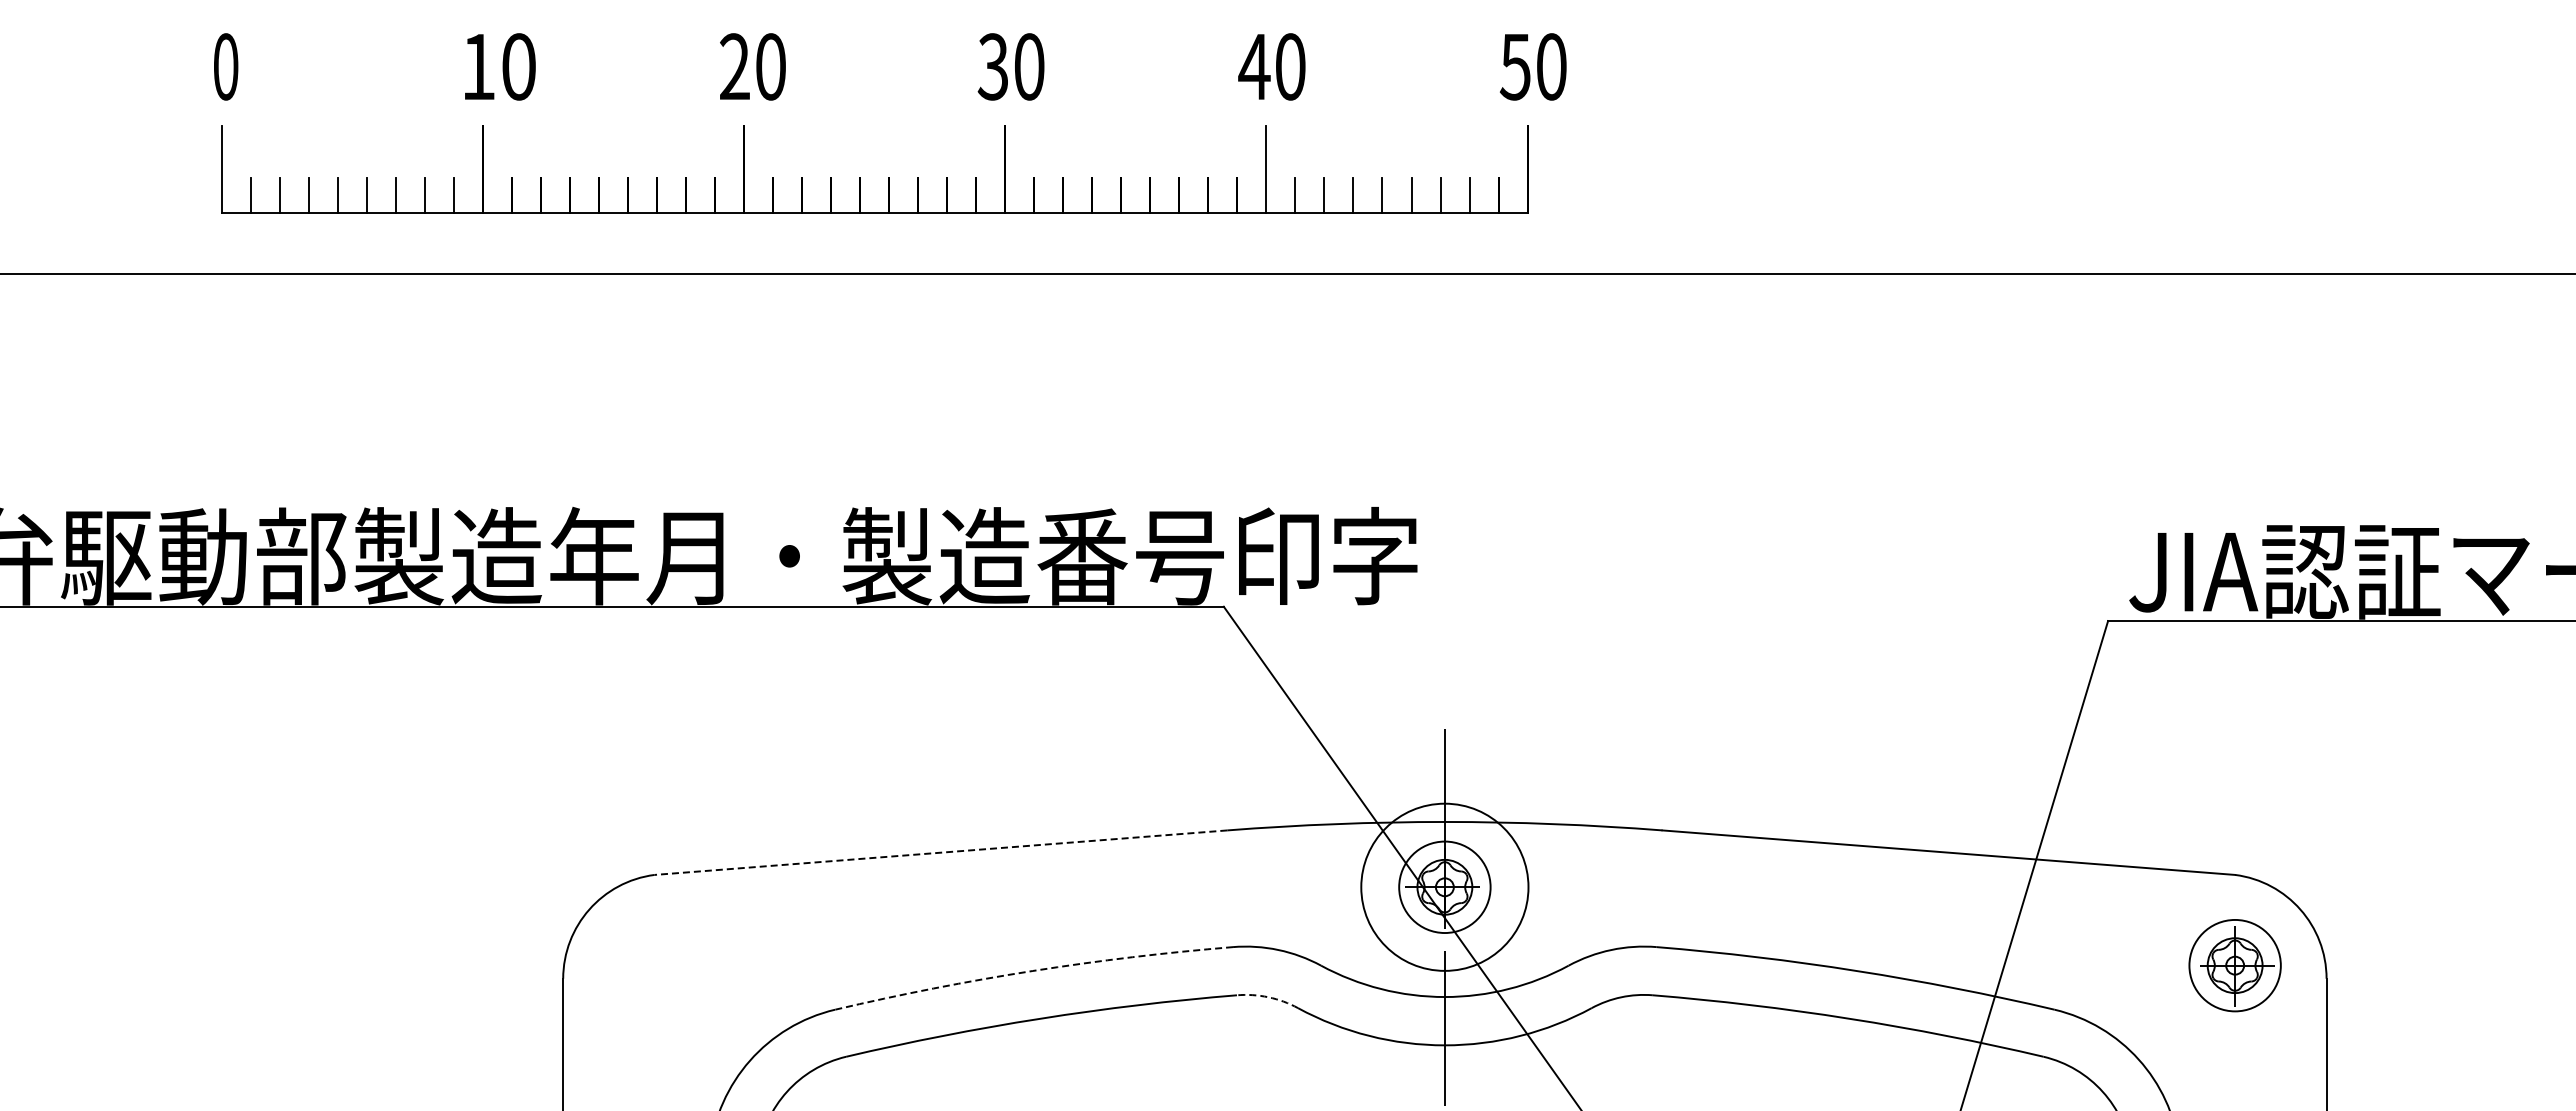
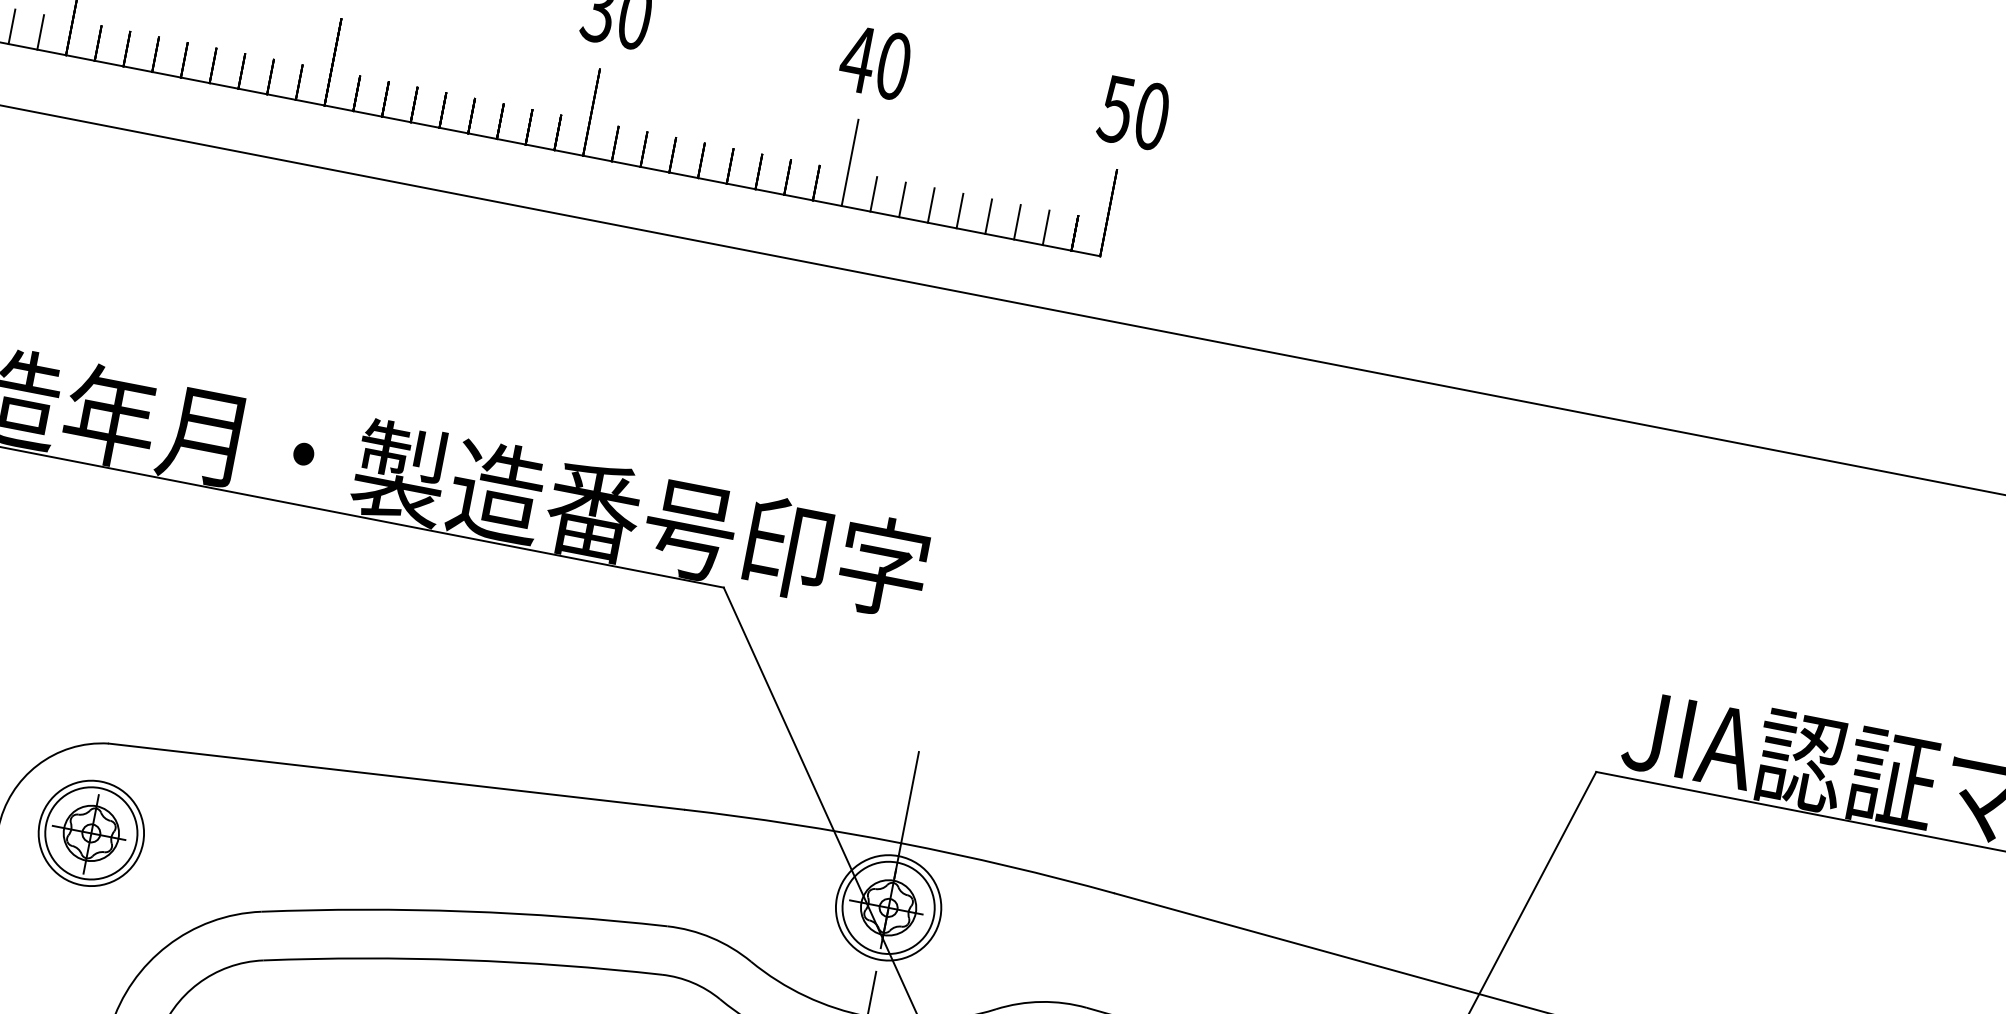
line: (940, 852) -> (396, 776), dashed -> solid
circle: (1444, 887) -> (888, 908), size x0.62
part: (654, 965) -> (91, 833), added
arc: (1032, 970) -> (464, 910), dashed -> solid
arc: (1268, 997) -> (692, 983), dashed -> solid

